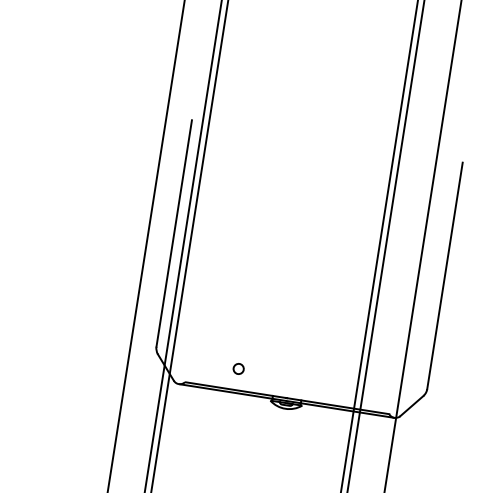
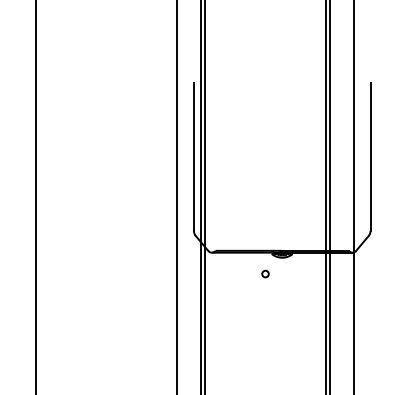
circle: (238, 368) -> (265, 273), moved

